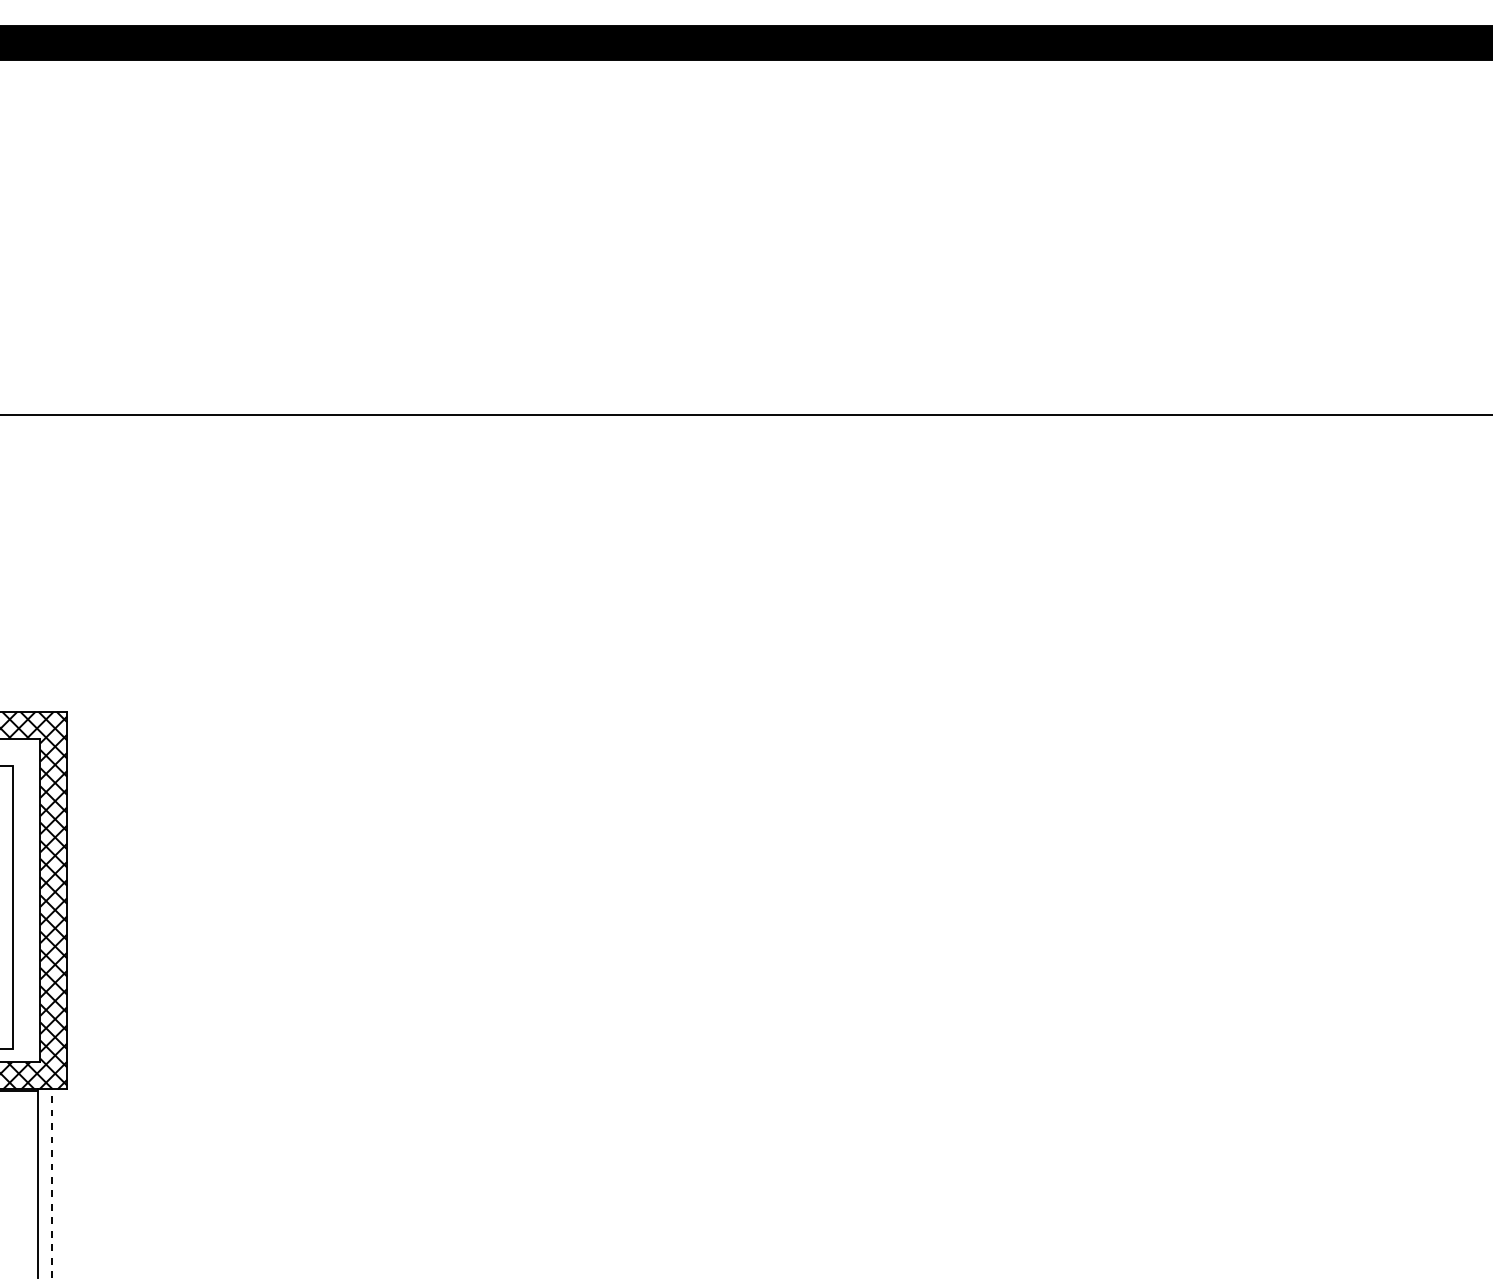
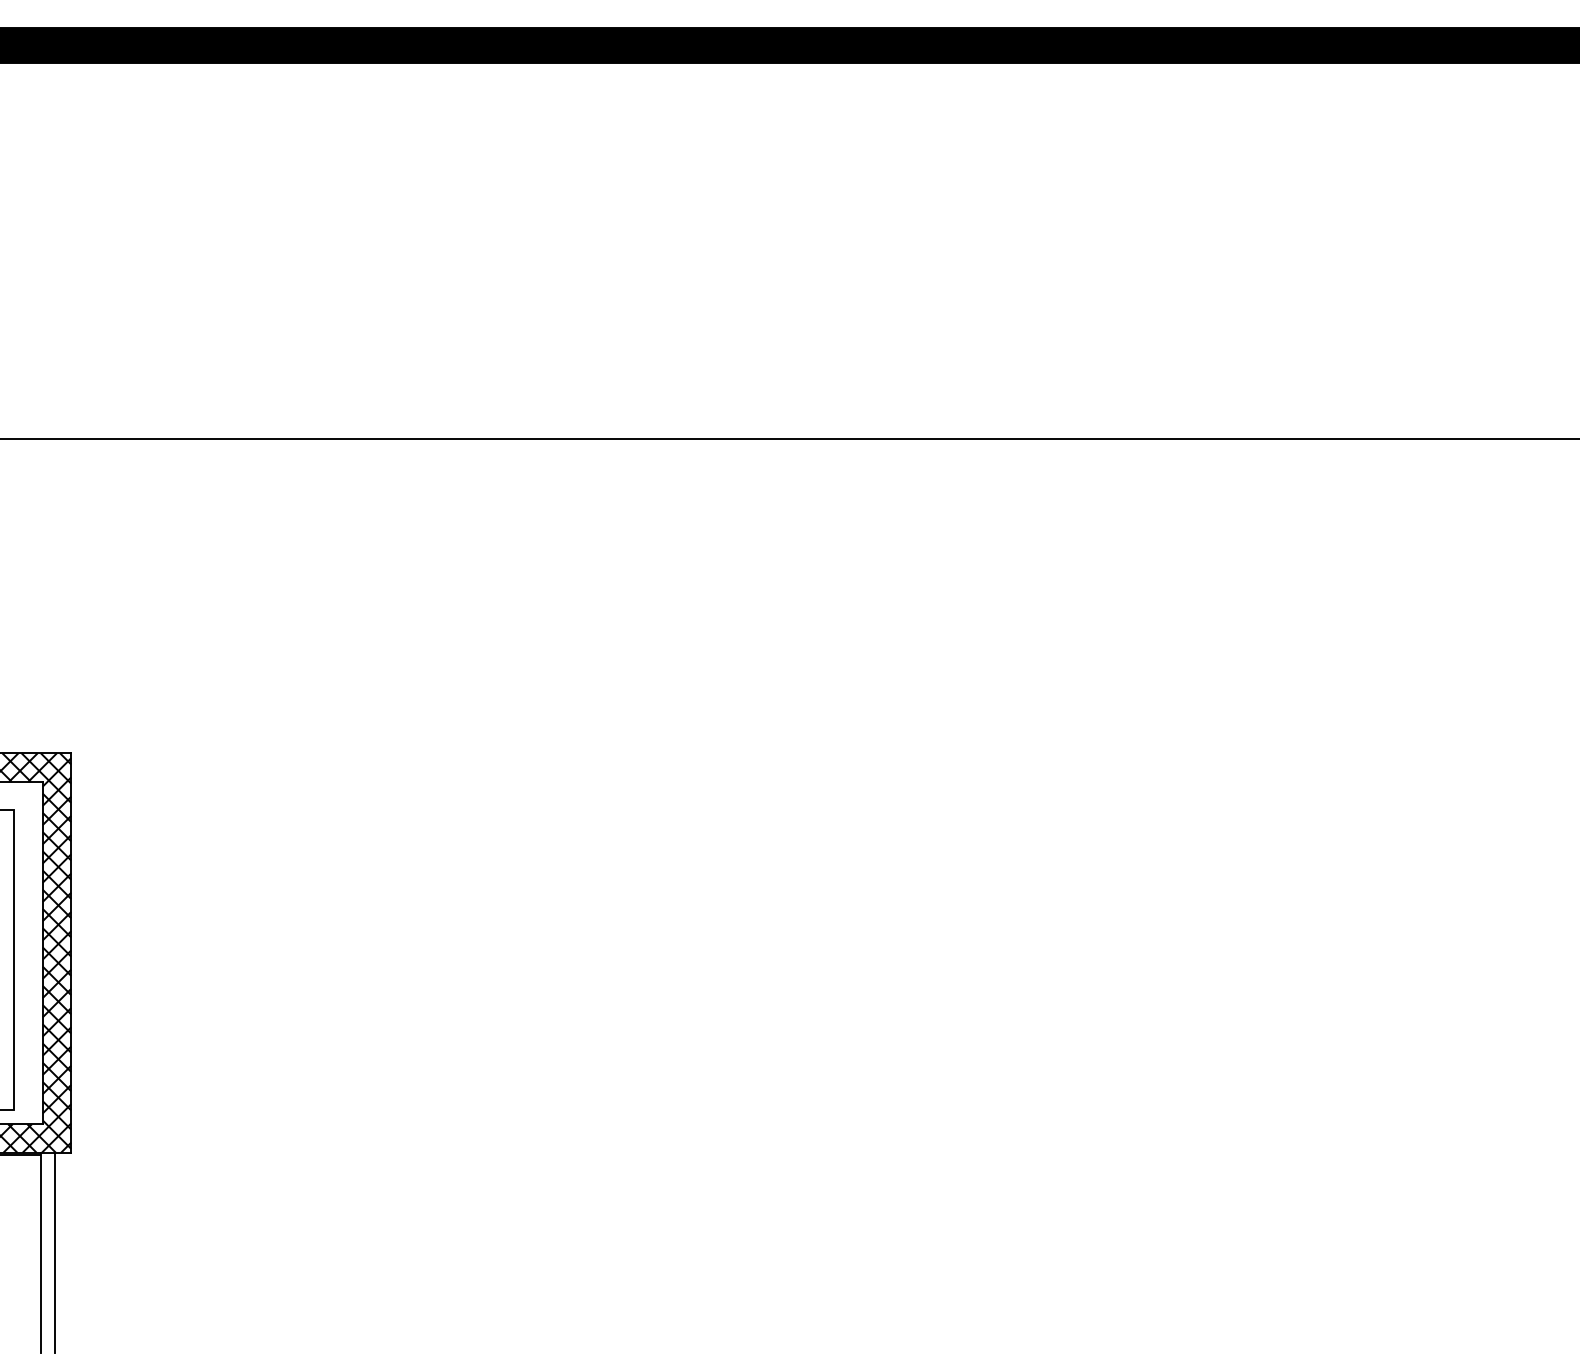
line: (51, 1183) -> (54, 1252), dashed -> solid

